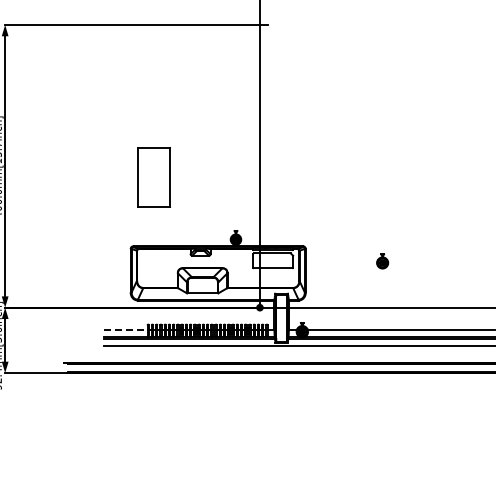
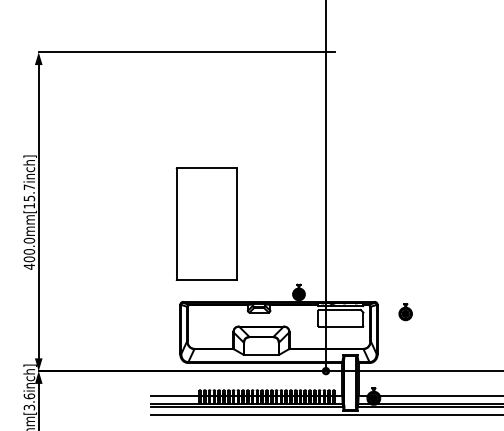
part: (153, 177) -> (205, 224), size x1.67
part: (382, 261) -> (405, 312), moved
line: (126, 329) -> (175, 395), dashed -> solid

